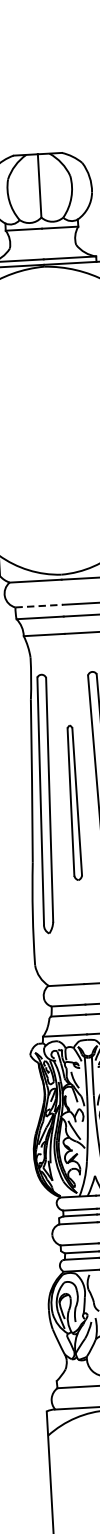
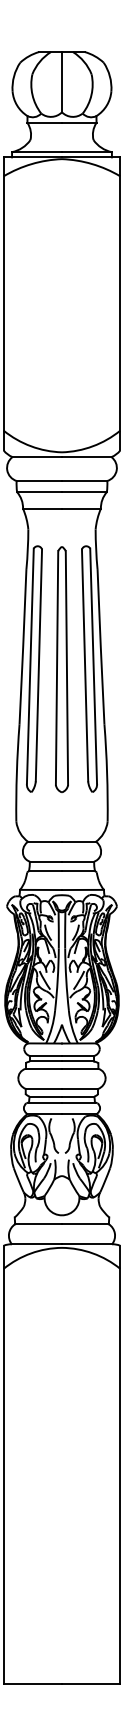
line: (39, 605) -> (39, 480), dashed -> solid
part: (73, 802) -> (61, 669), size x1.67

